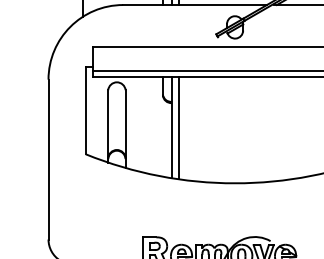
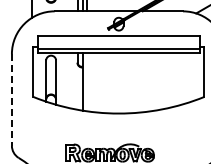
line: (178, 127) -> (86, 81), removed
line: (47, 158) -> (11, 99), solid -> dashed

